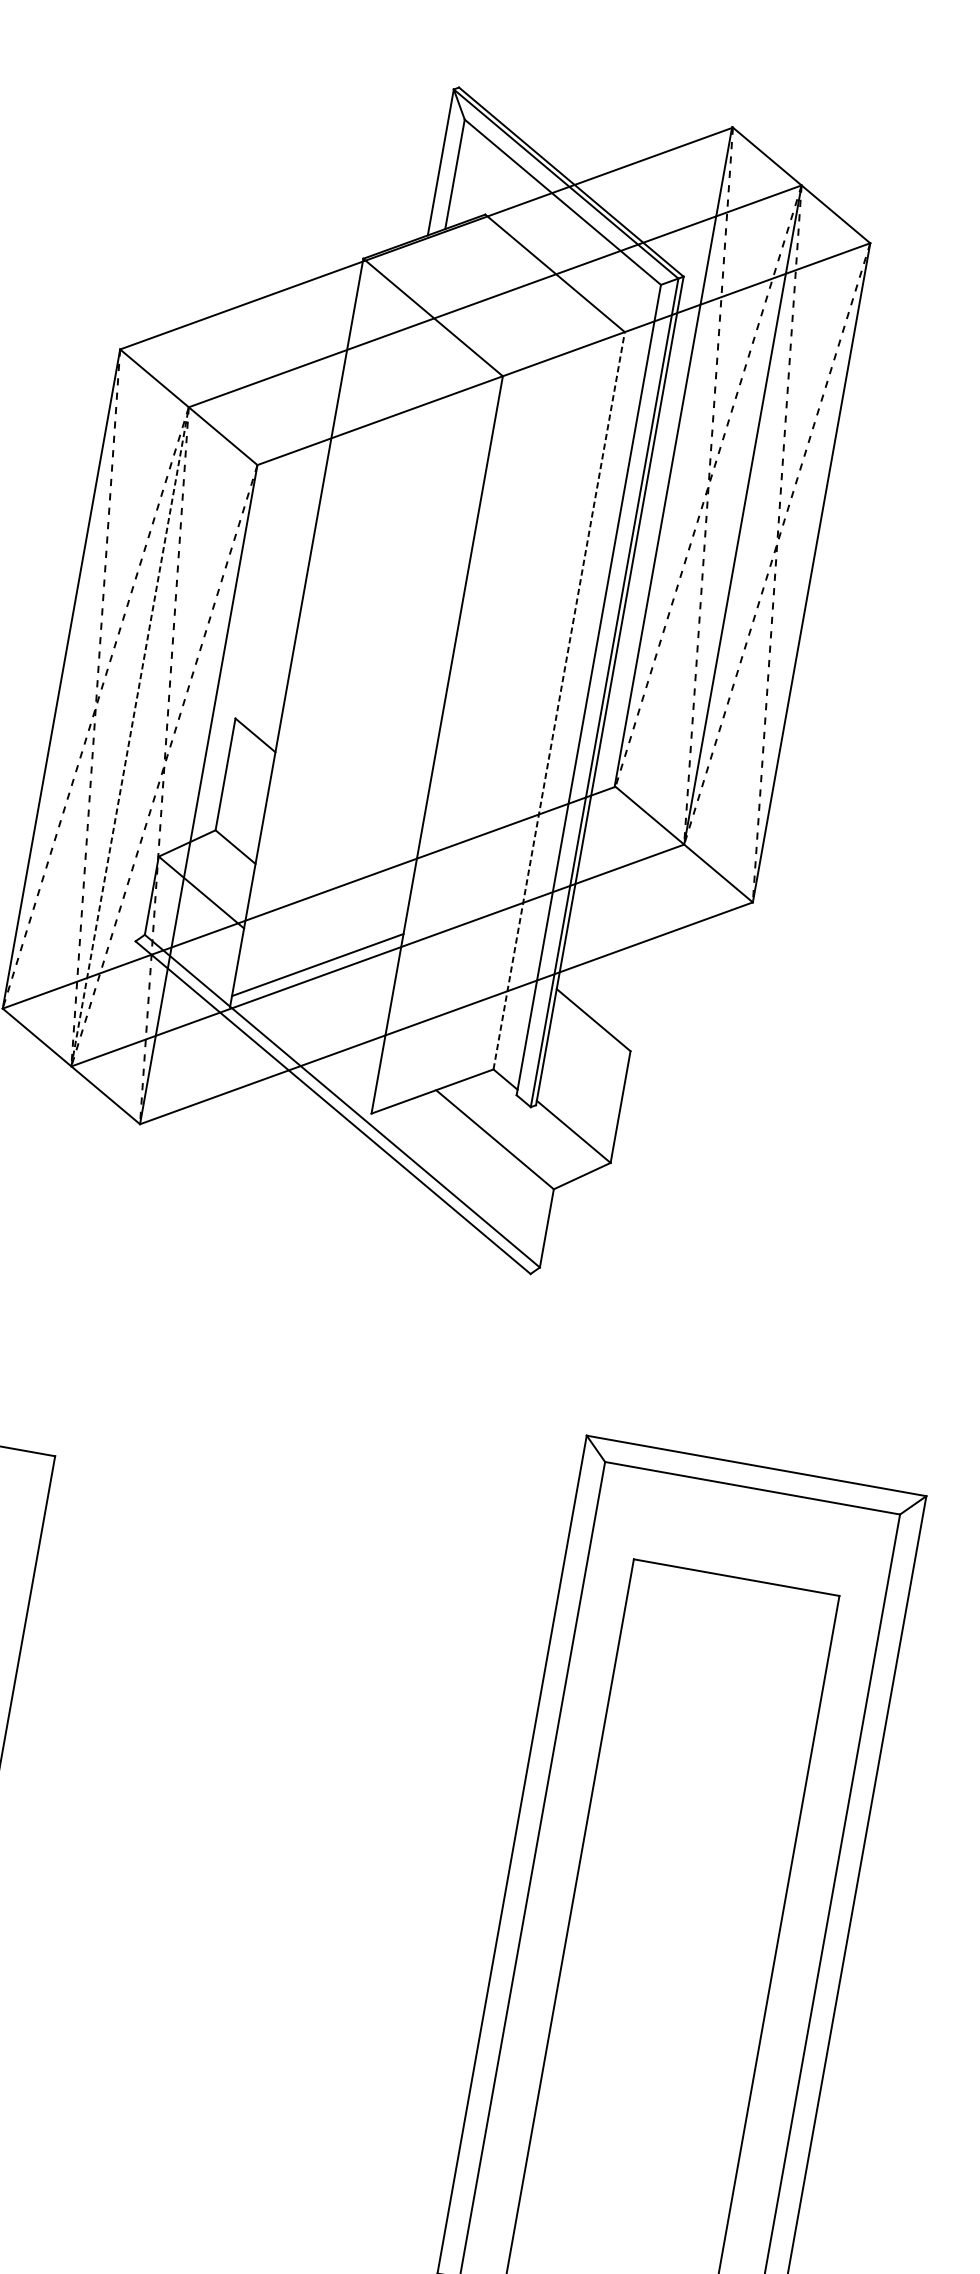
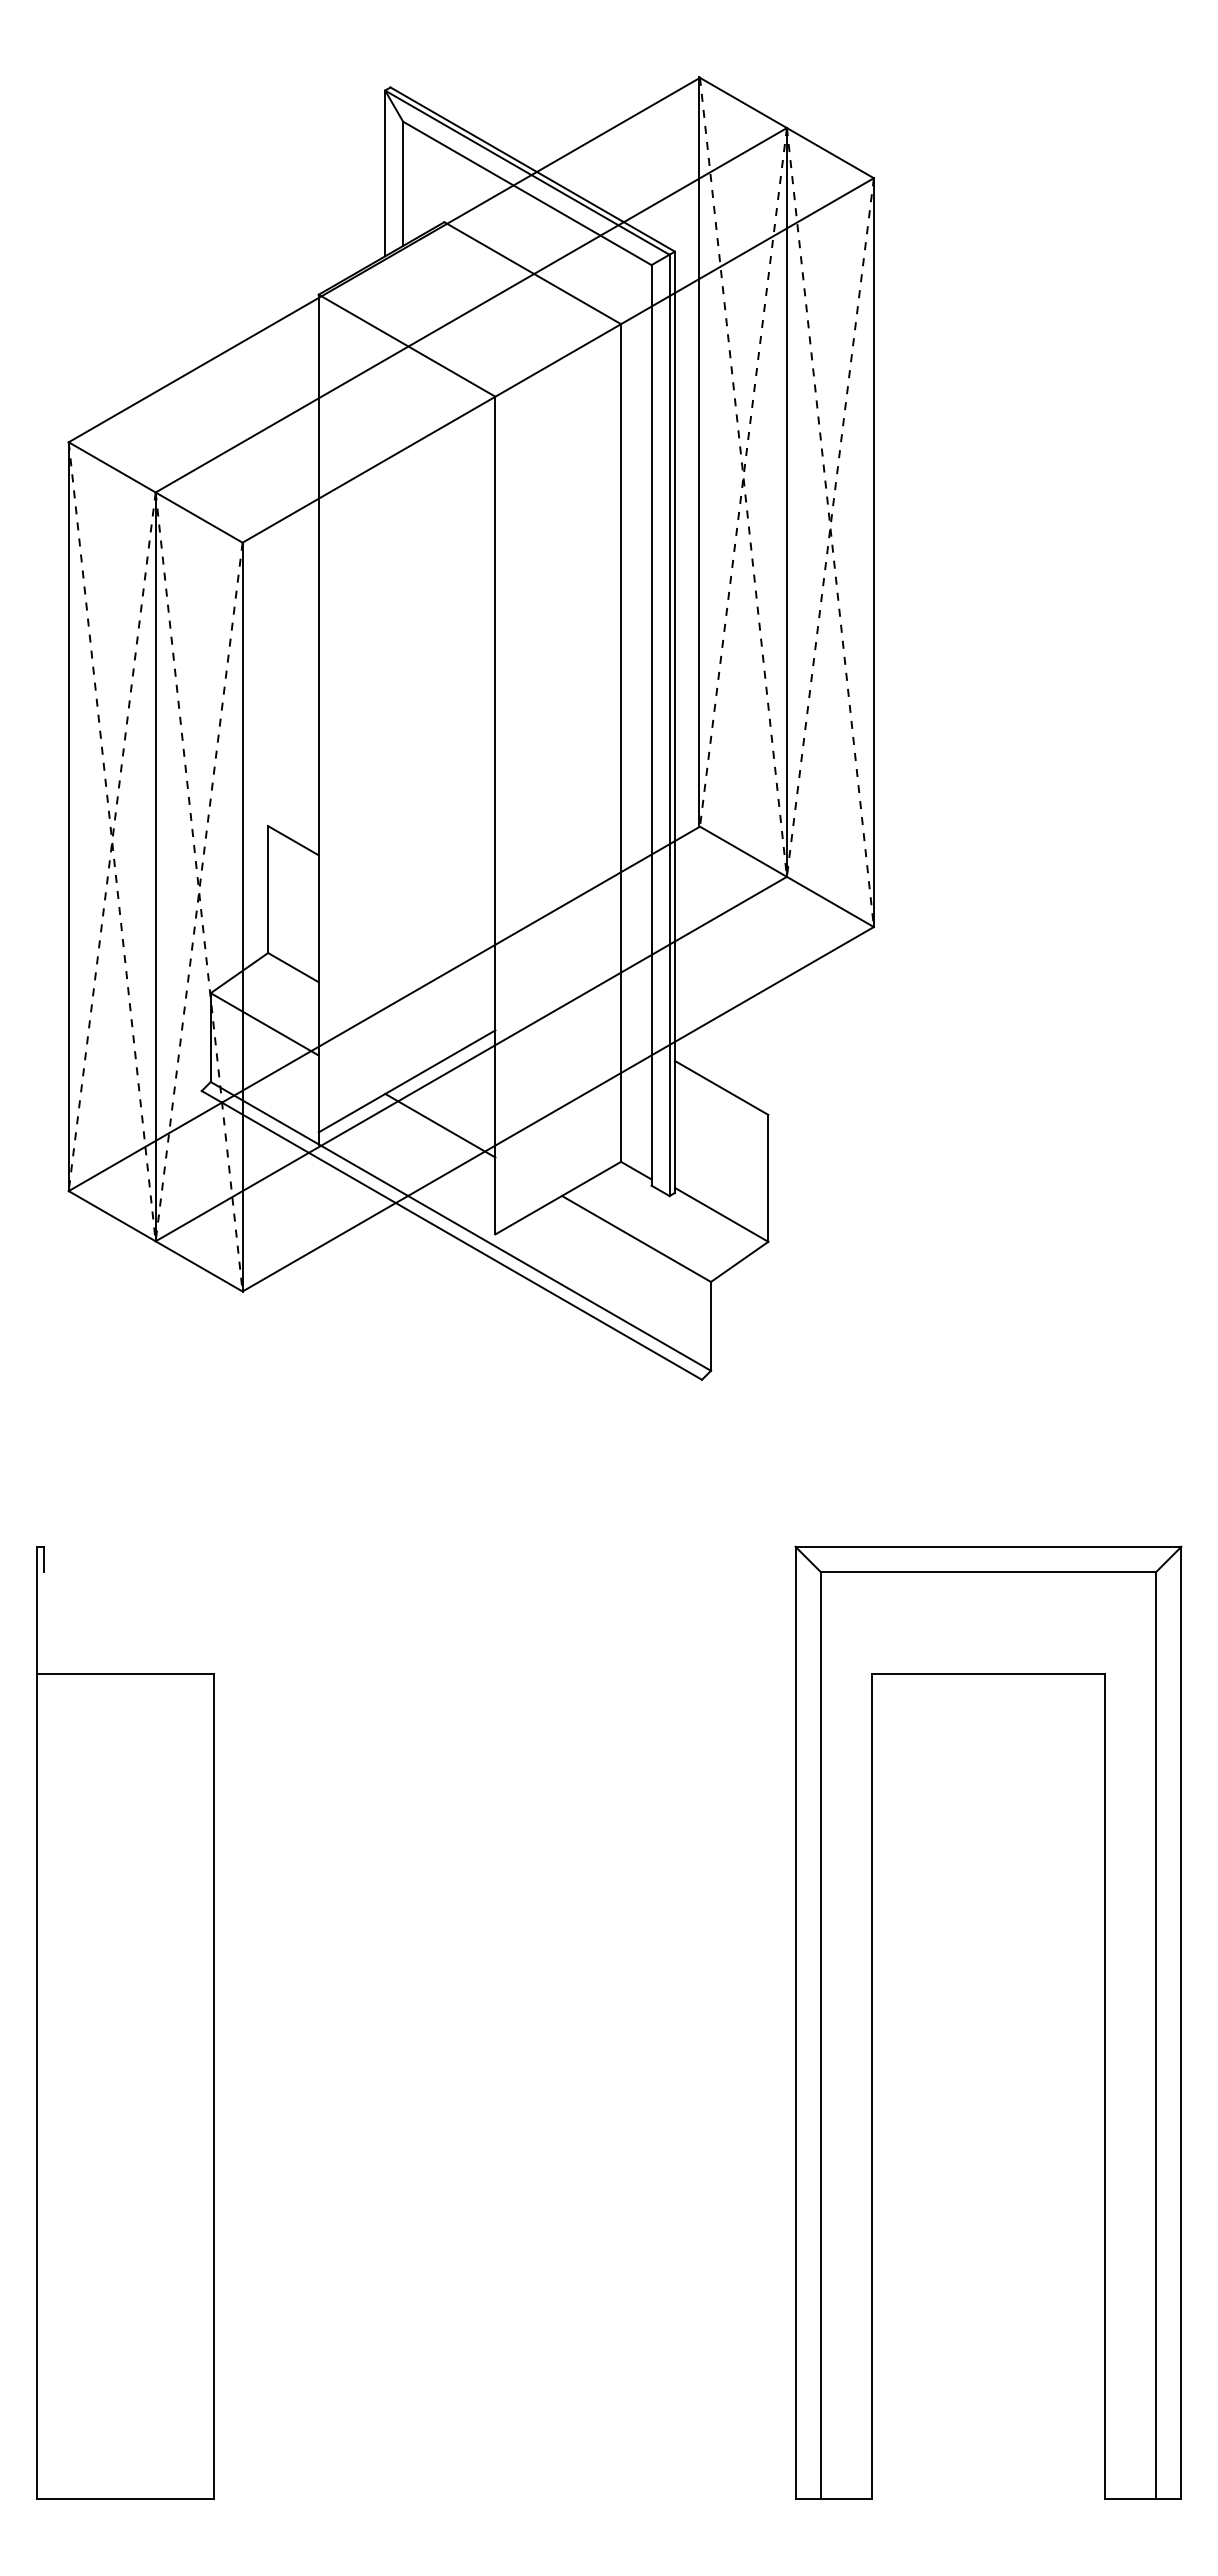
line: (559, 701) -> (621, 743), dashed -> solid
line: (130, 736) -> (155, 866), dashed -> solid
line: (340, 1009) -> (440, 1125), added

